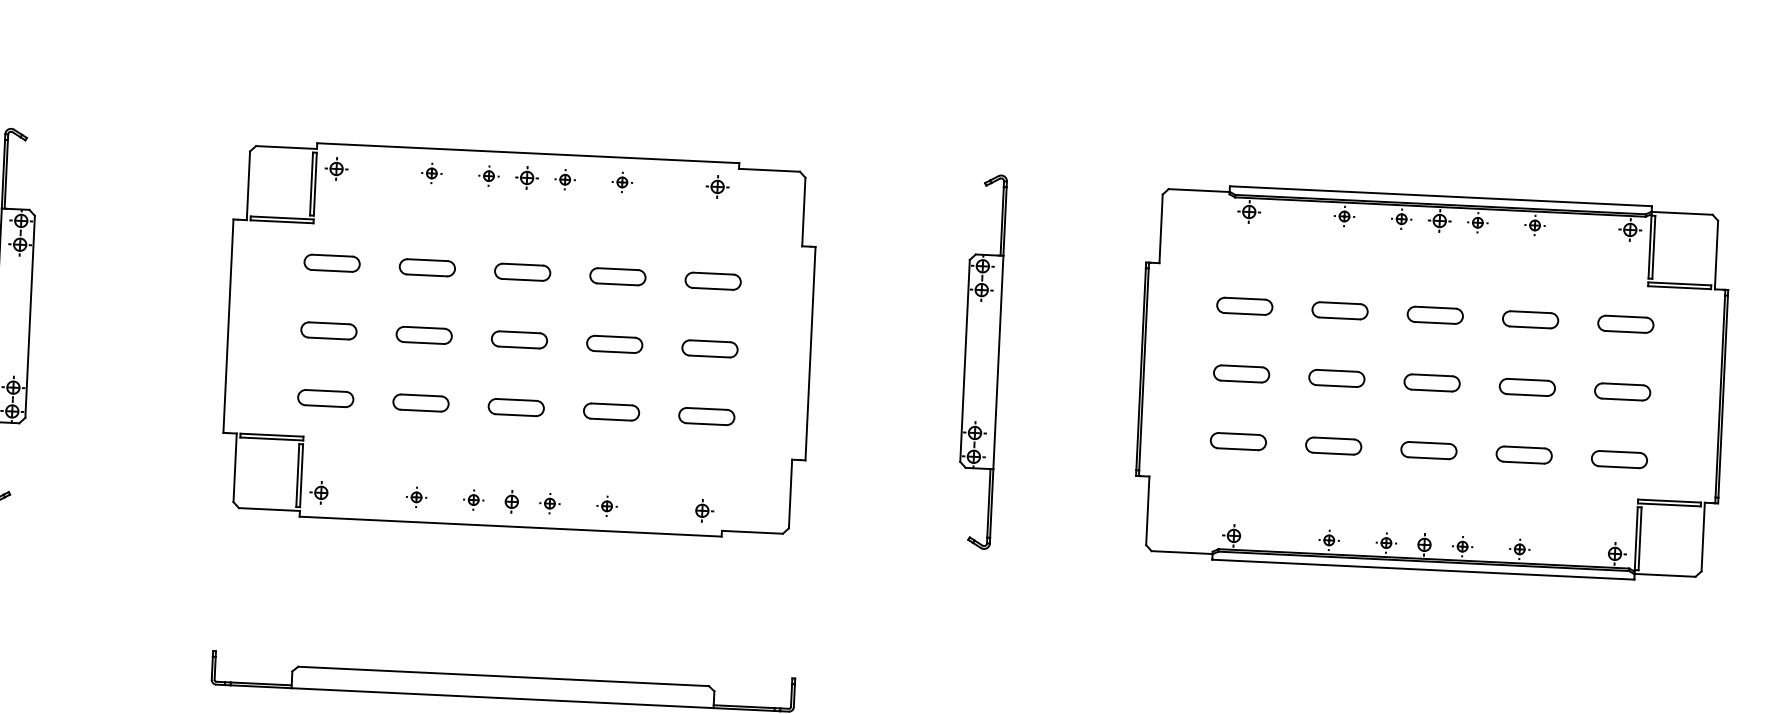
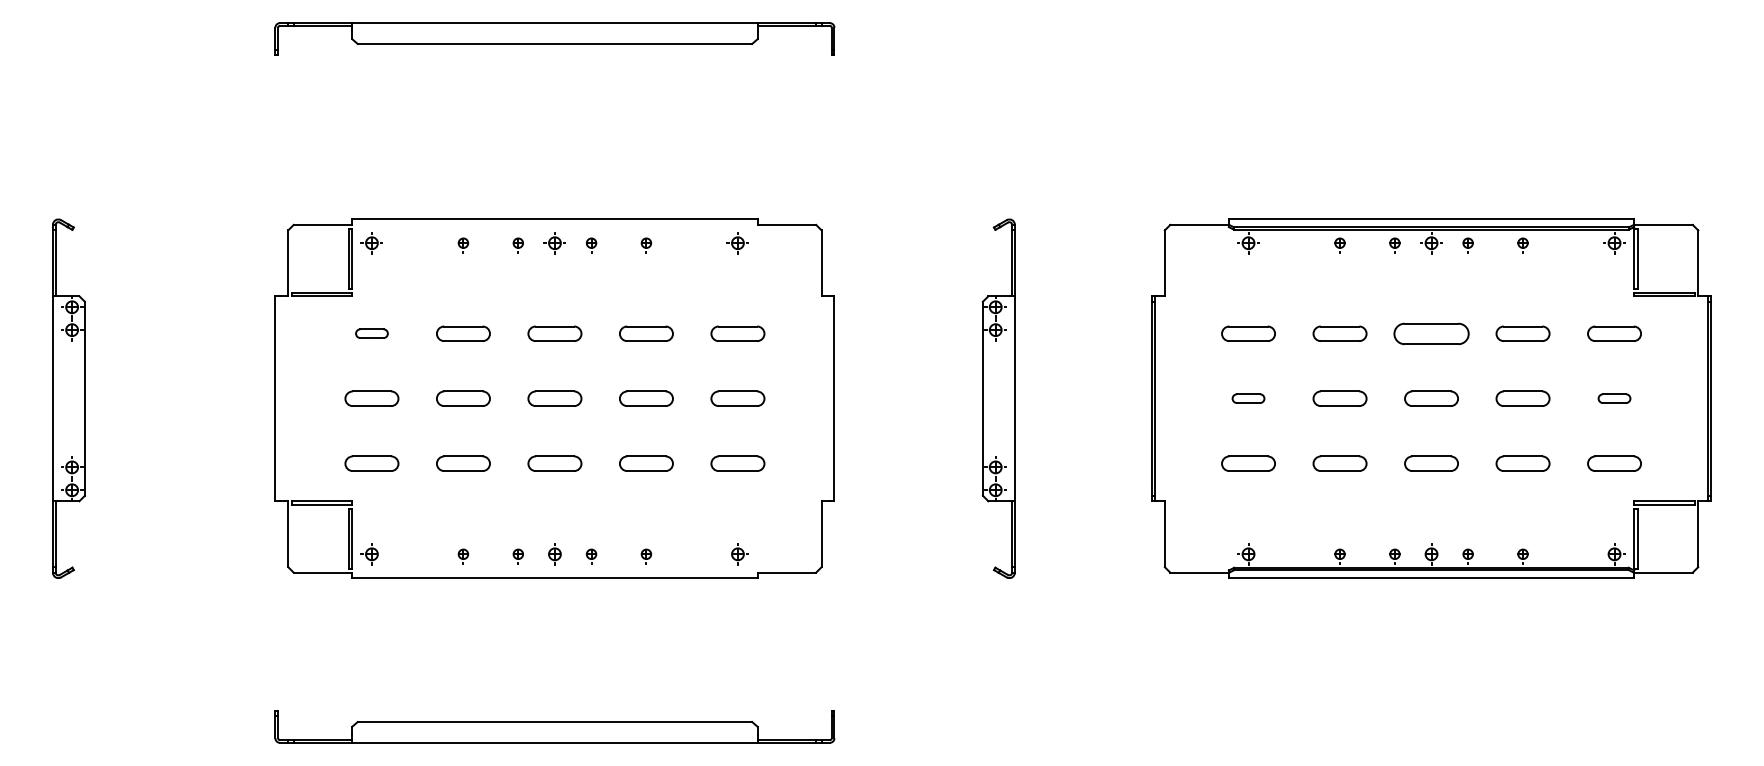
part: (331, 262) -> (371, 333), size x0.6
part: (1435, 314) -> (1431, 333), size x1.4
part: (1241, 373) -> (1248, 398), size x0.6
part: (1622, 391) -> (1614, 398), size x0.6

